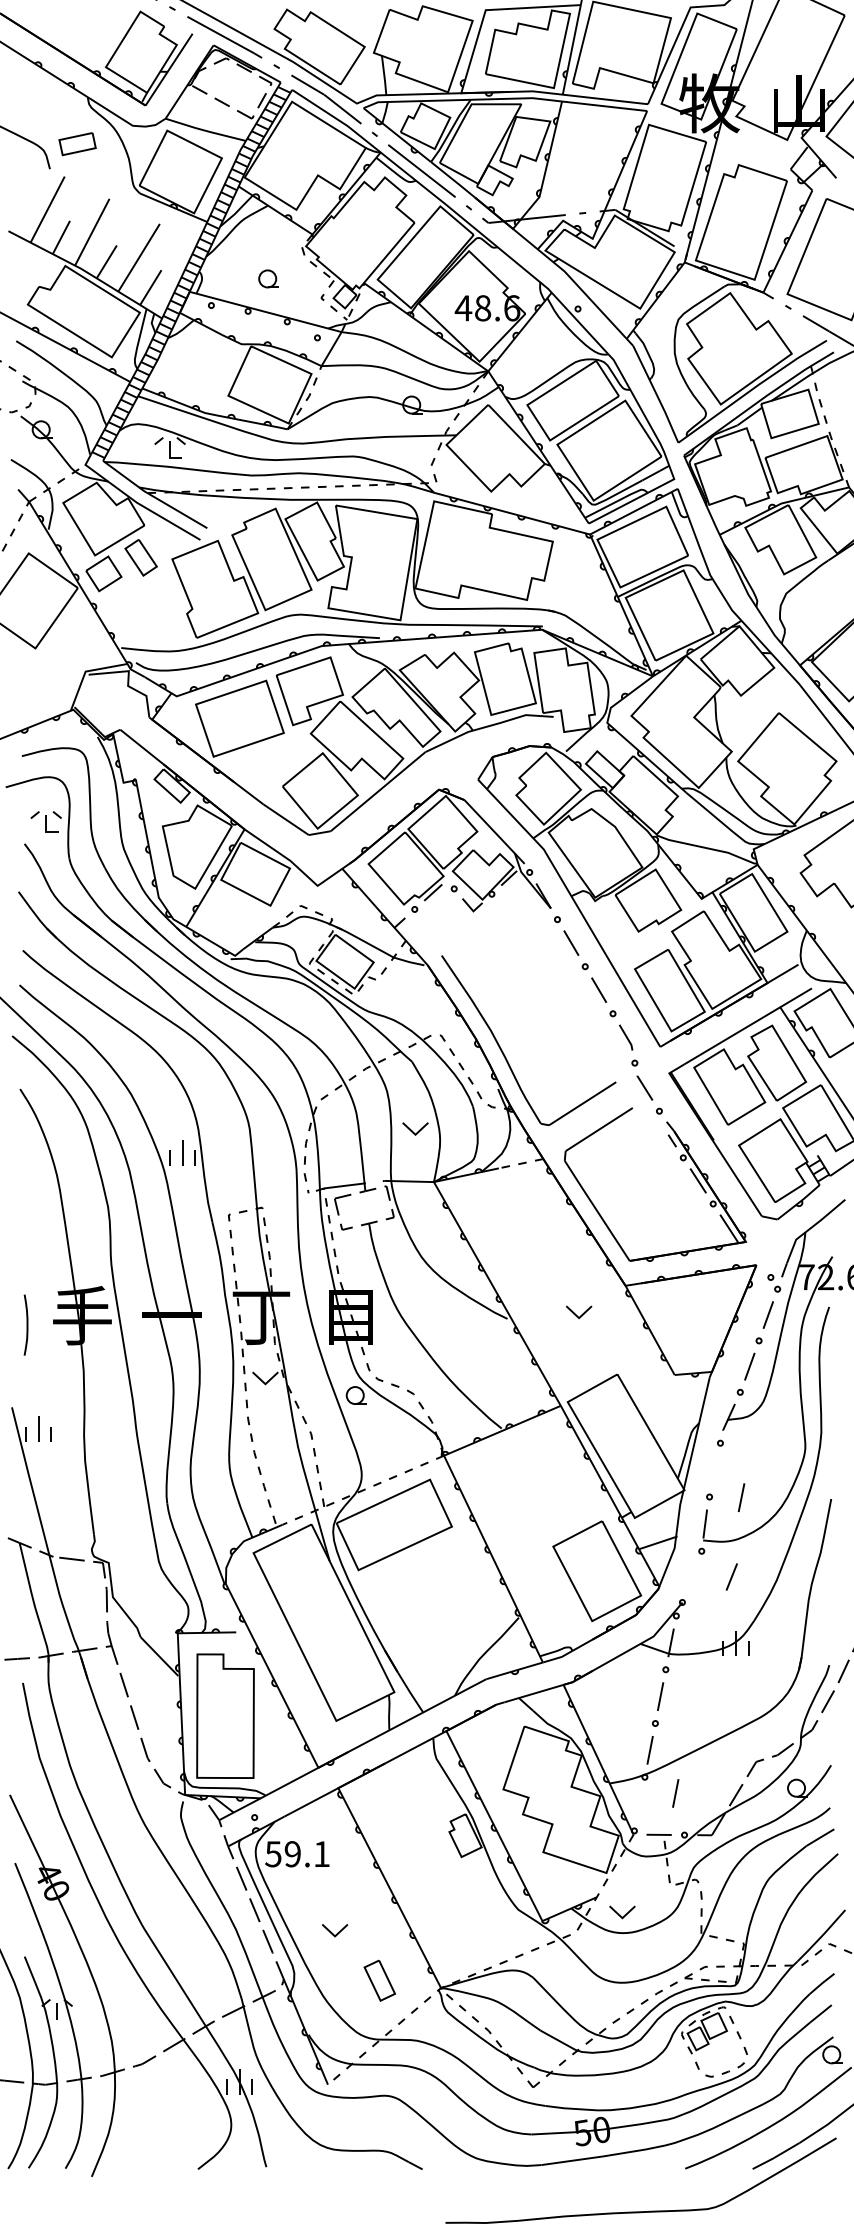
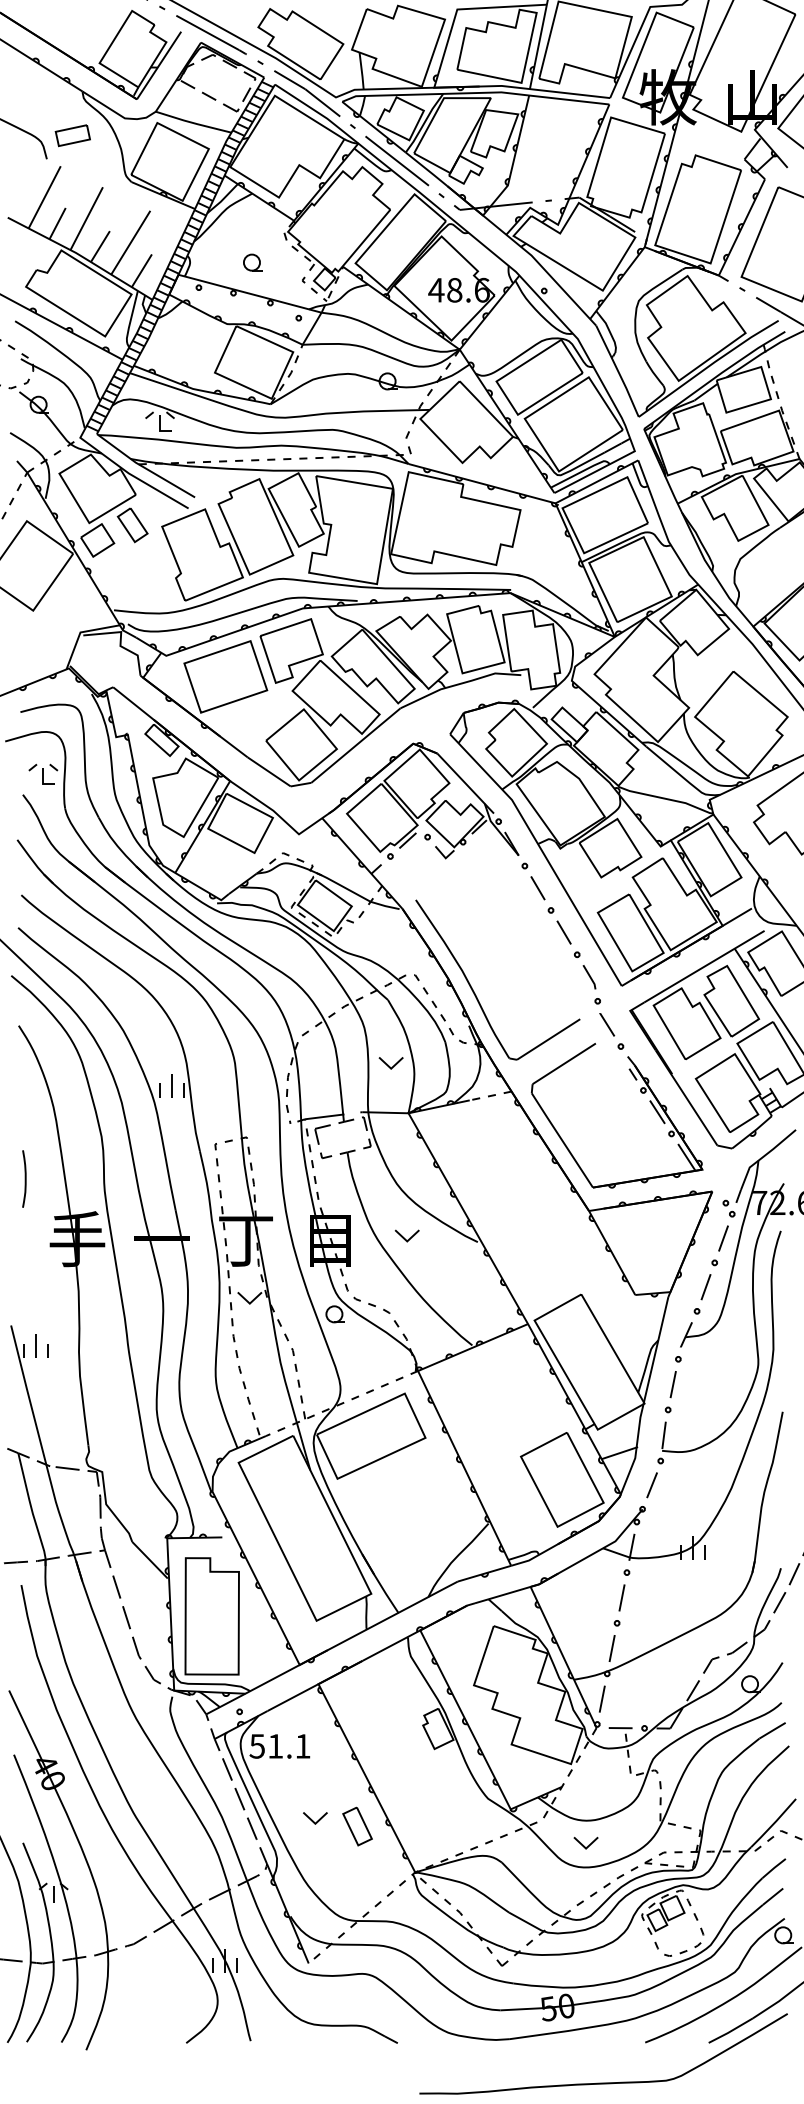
part: (578, 1311) -> (406, 1235), moved
curve: (26, 1324) -> (24, 1178), moved
line: (740, 1497) -> (672, 1384), moved
line: (731, 1577) -> (651, 1485), moved
line: (675, 1792) -> (602, 1698), moved
text: (292, 1854) -> (275, 1746), 59.1 -> 51.1
part: (621, 1911) -> (585, 1842), moved
part: (379, 1980) -> (357, 1826), moved

